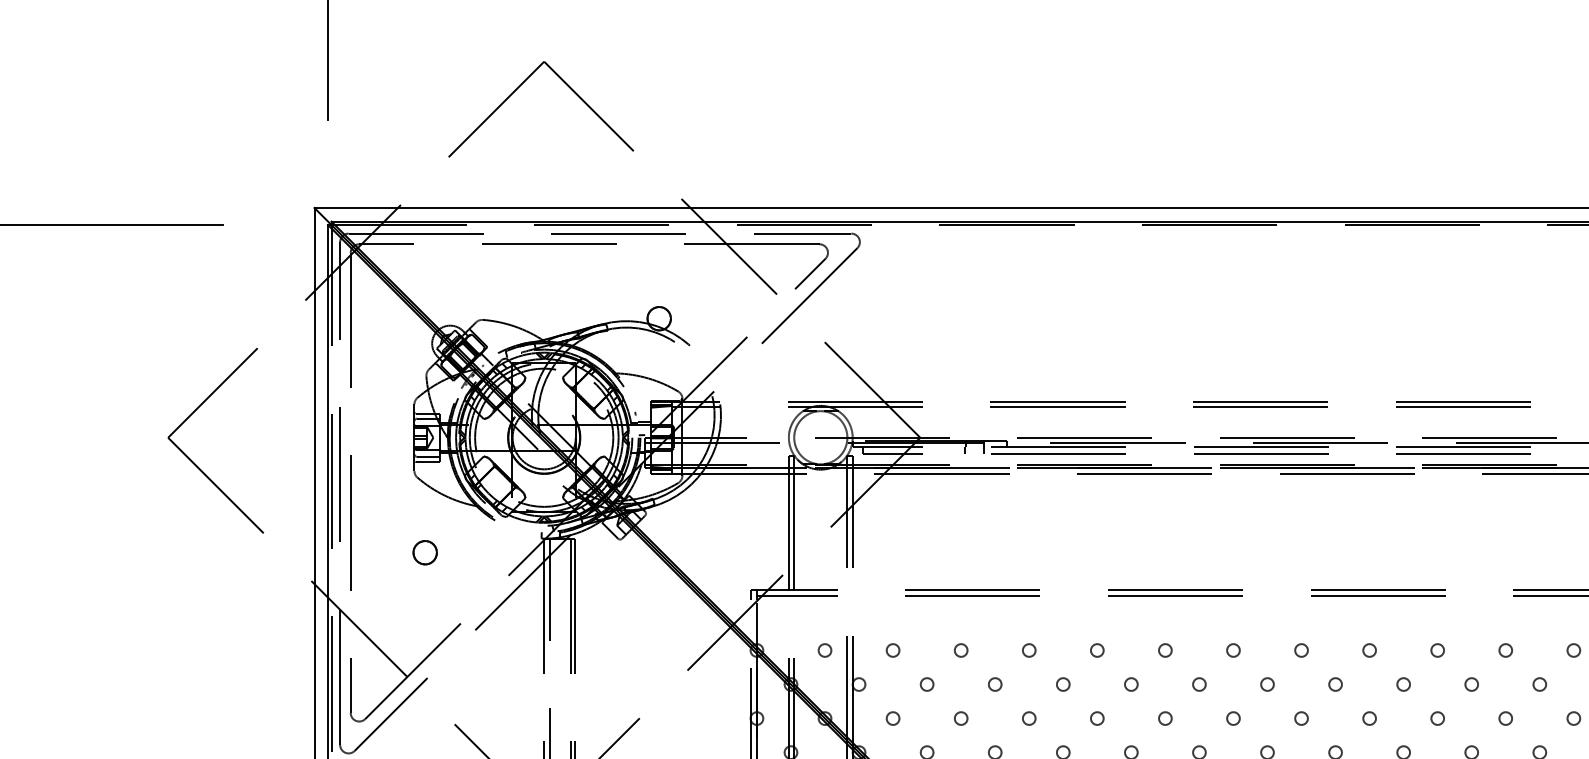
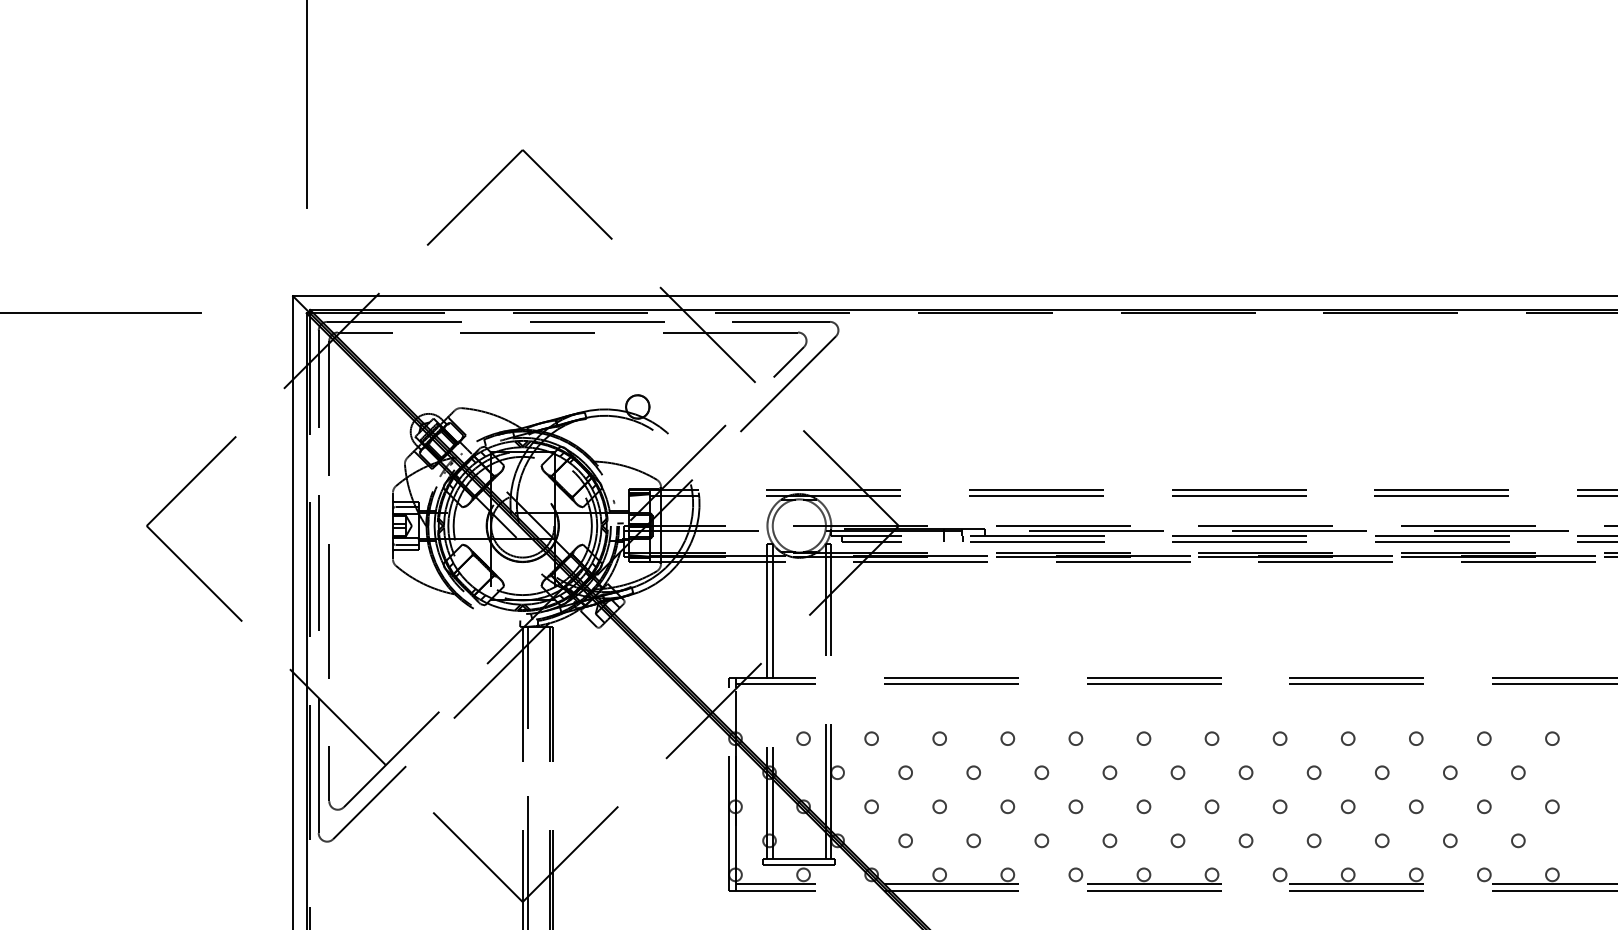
circle: (424, 552) -> (403, 640), removed

